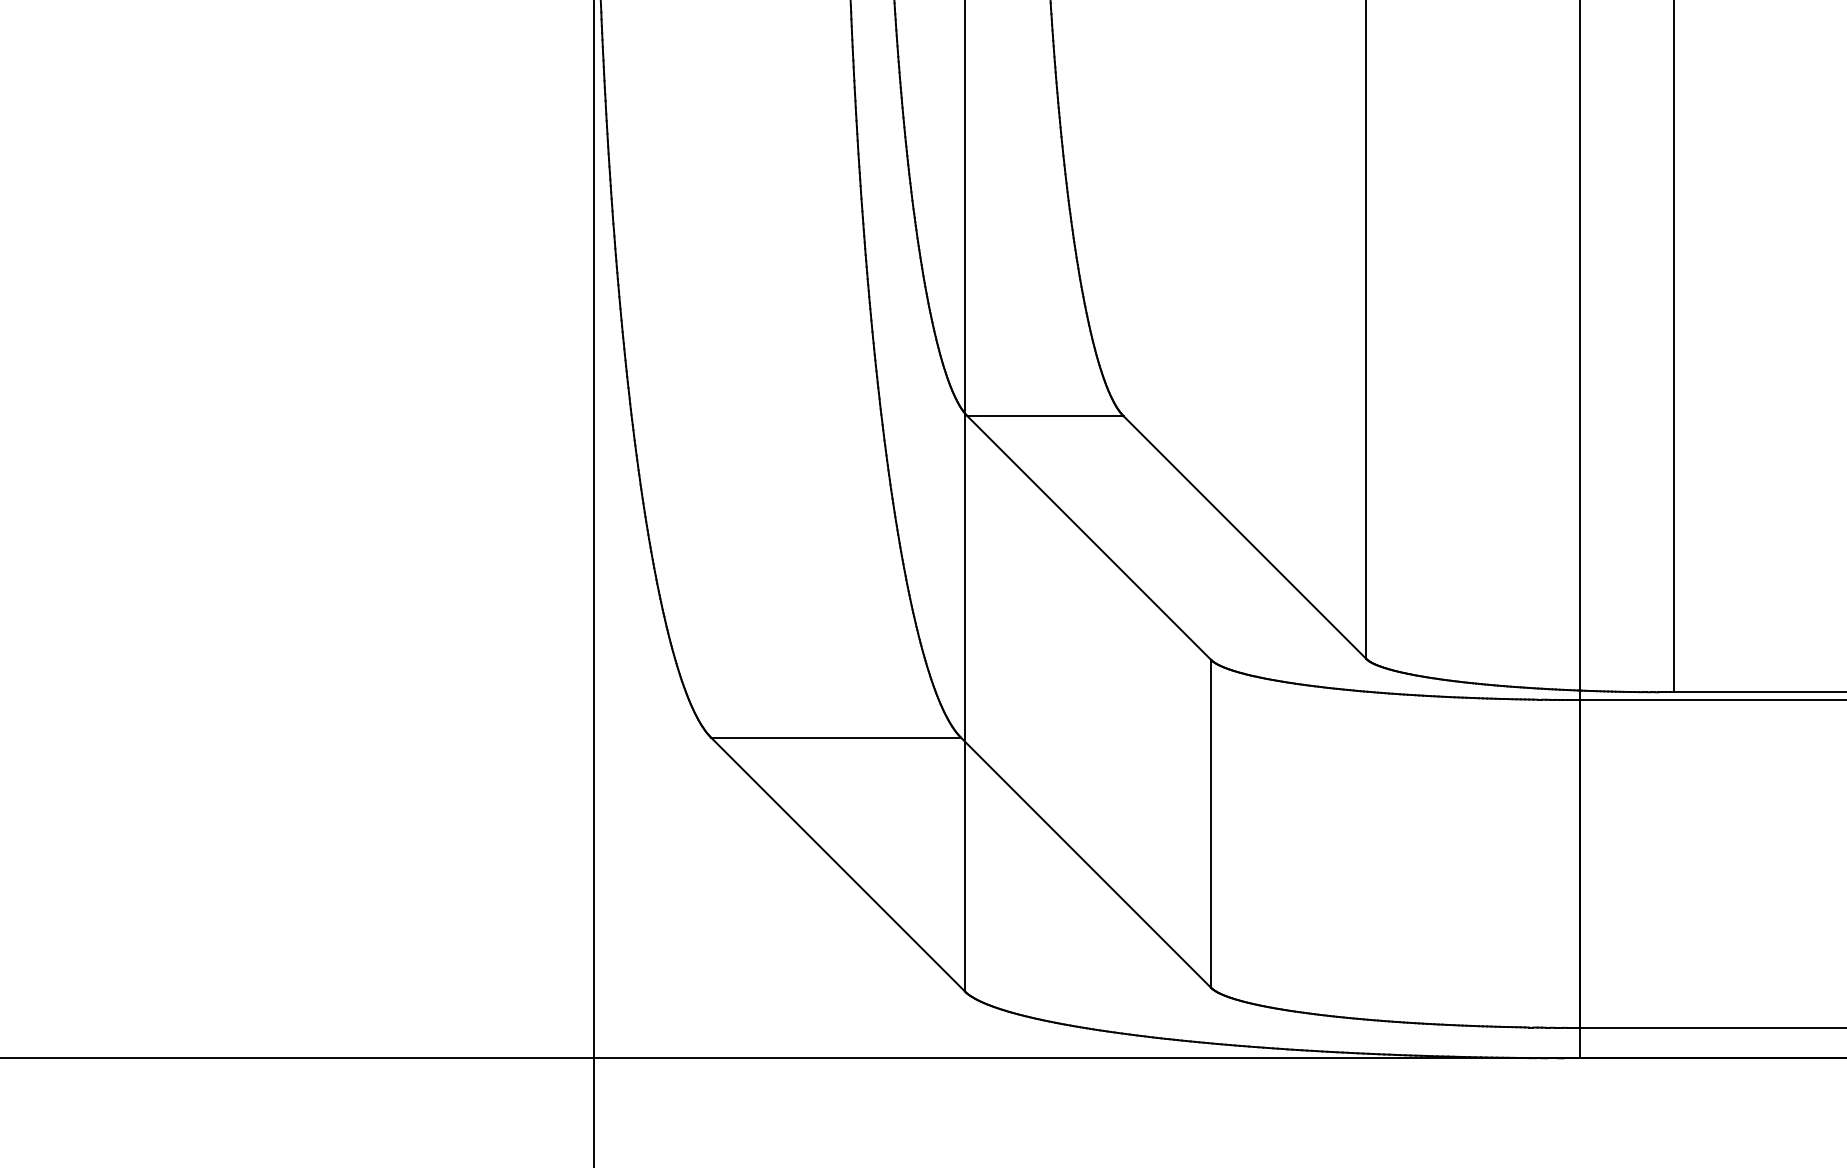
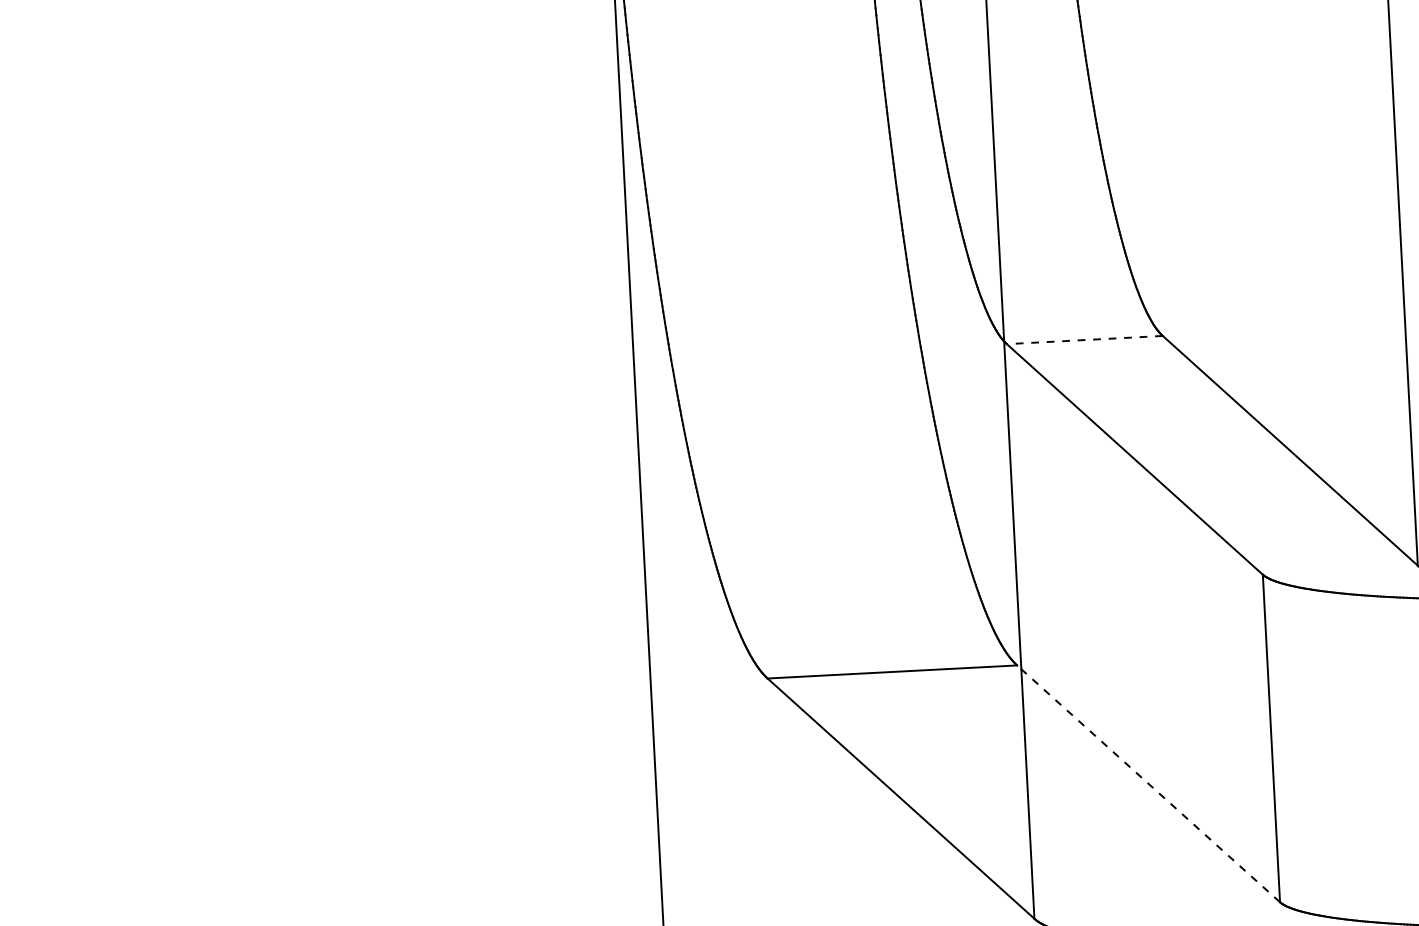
line: (1045, 416) -> (1084, 340), solid -> dashed
line: (1085, 862) -> (1148, 783), solid -> dashed

